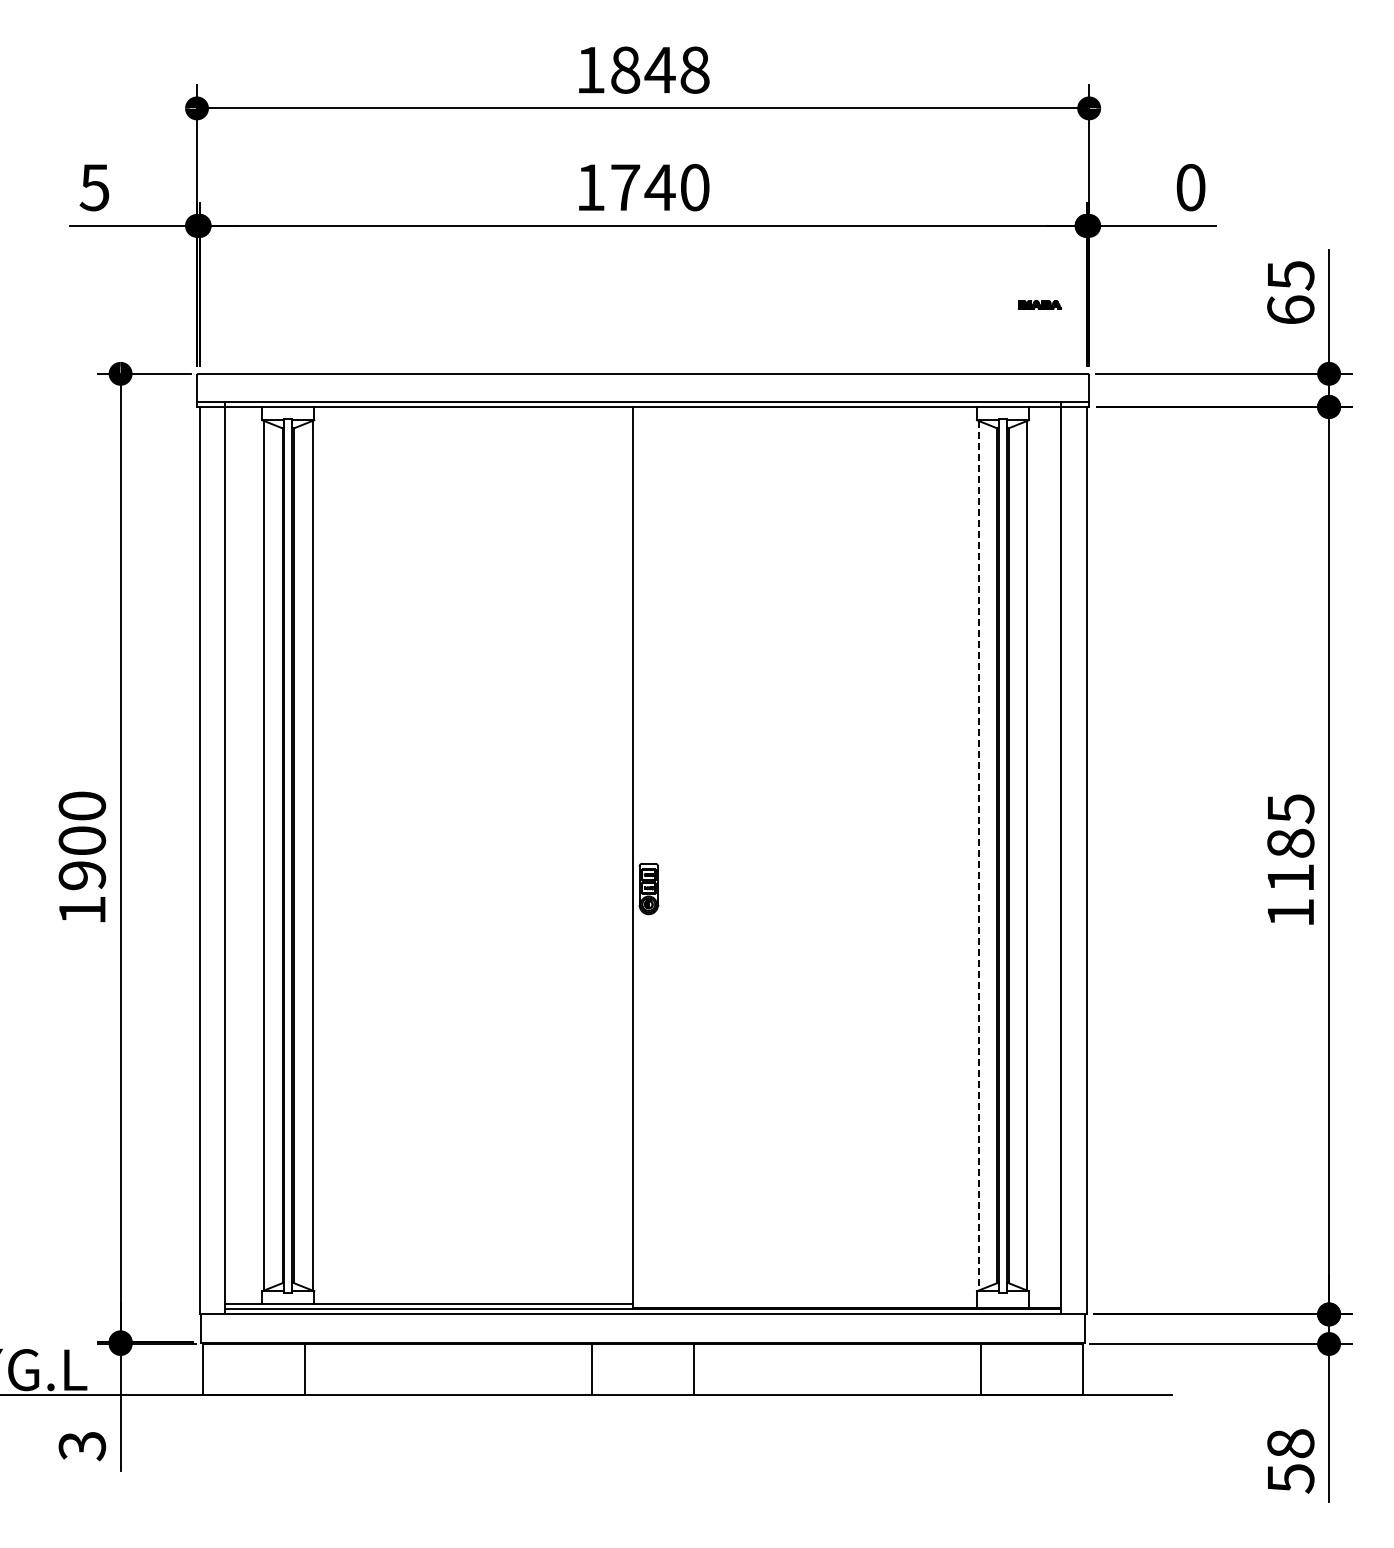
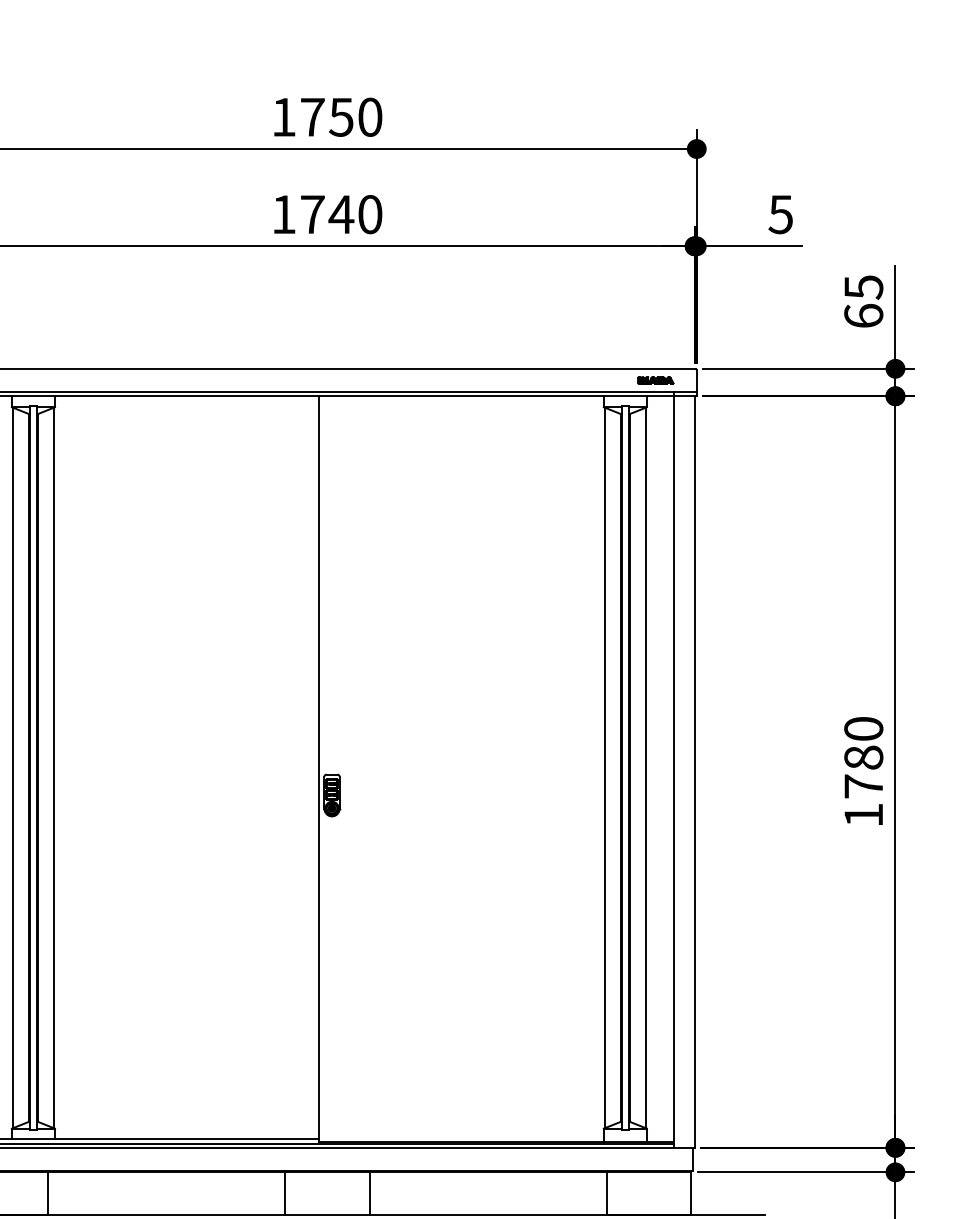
text: (660, 69) -> (341, 116), 1848 -> 1750
text: (1190, 187) -> (780, 214), 0 -> 5
part: (1039, 304) -> (655, 380), moved
text: (1290, 843) -> (863, 757), 1185 -> 1780
line: (978, 855) -> (605, 767), dashed -> solid

